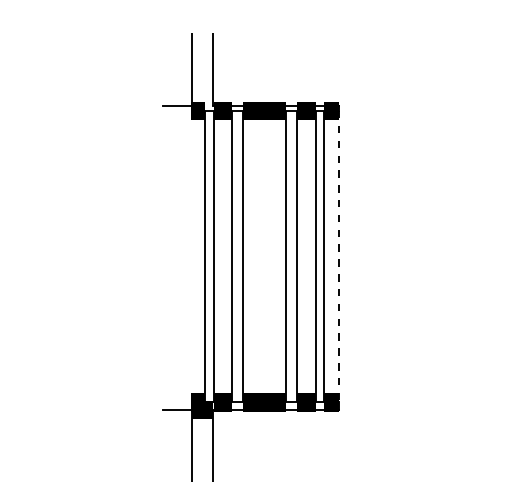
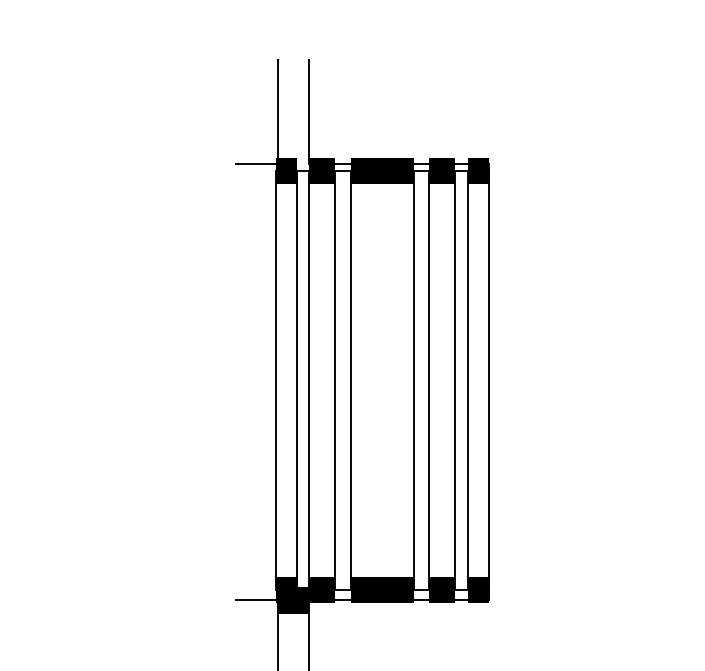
line: (190, 256) -> (275, 380), added
line: (338, 256) -> (488, 380), dashed -> solid

